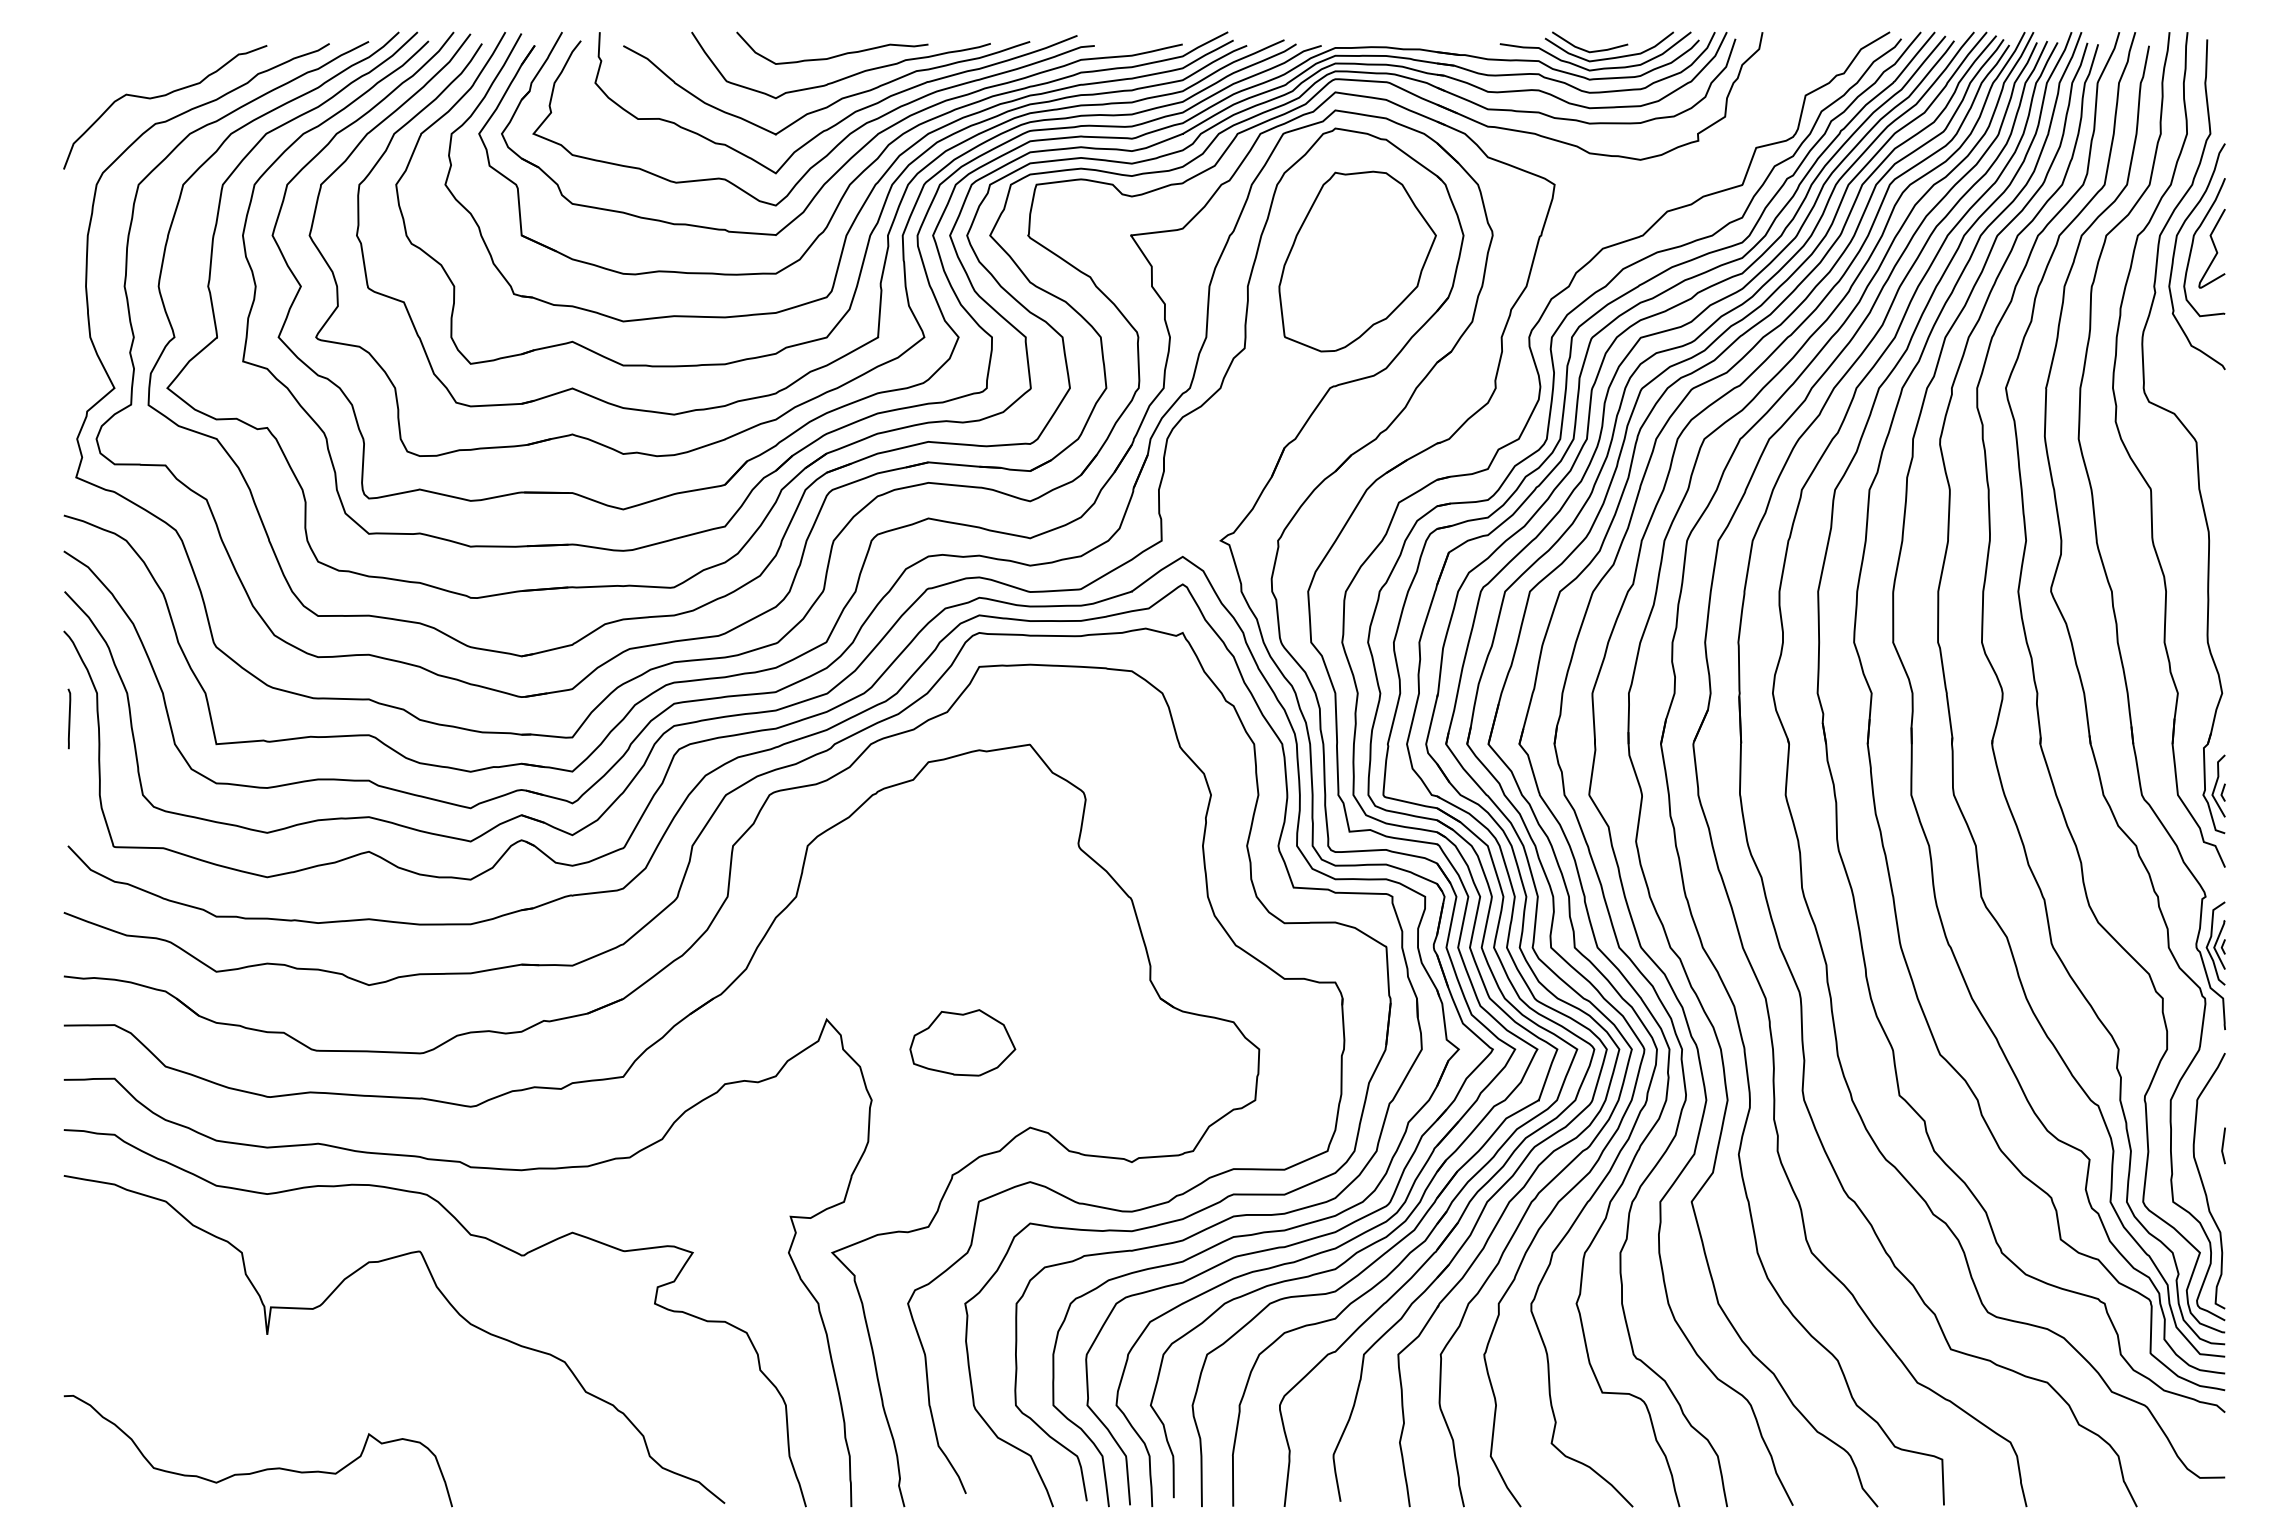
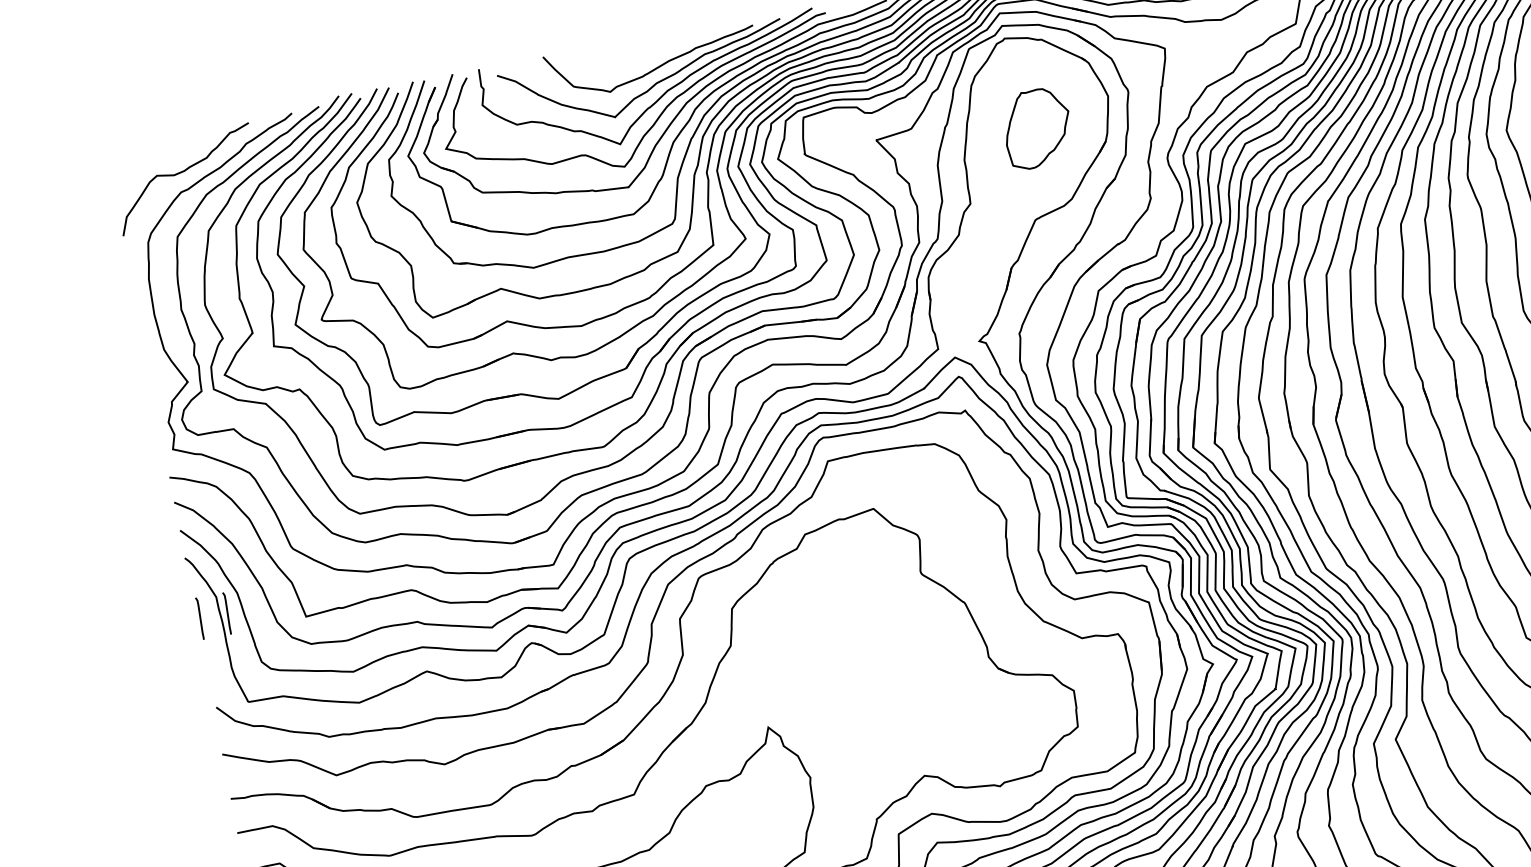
curve: (835, 55) -> (646, 54), removed
part: (1357, 261) -> (1037, 128), size x0.6
curve: (108, 718) -> (227, 613), added
part: (962, 1042) -> (866, 725), removed

